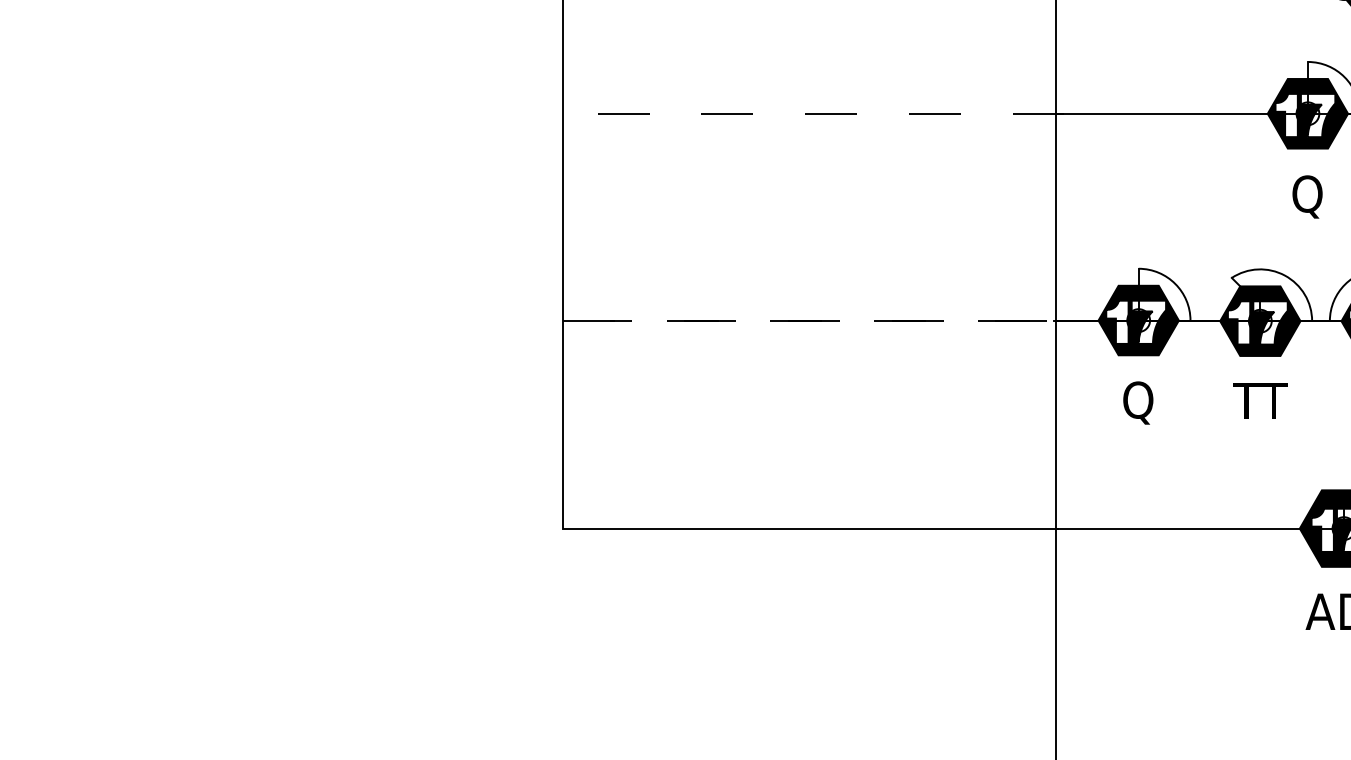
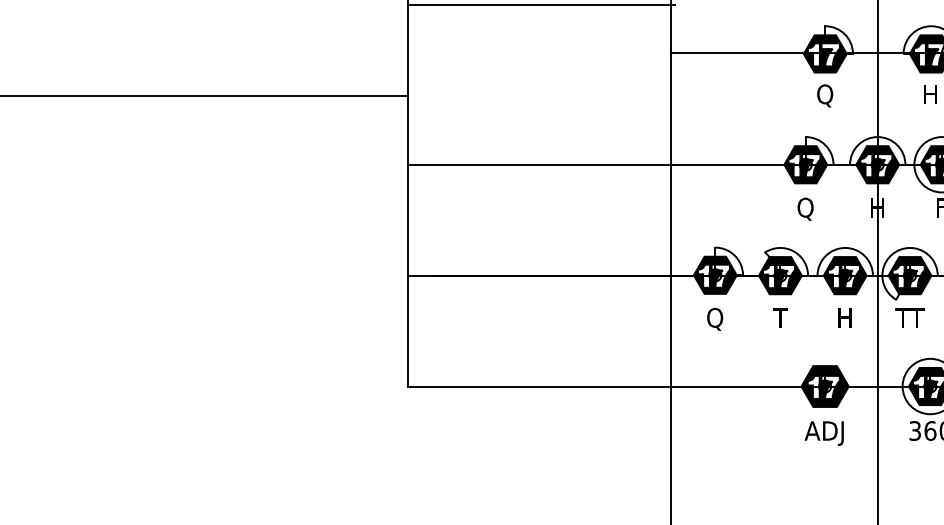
line: (813, 113) -> (541, 164), dashed -> solid
line: (1041, 320) -> (663, 275), dashed -> solid
text: (1260, 399) -> (780, 317), TT -> T

